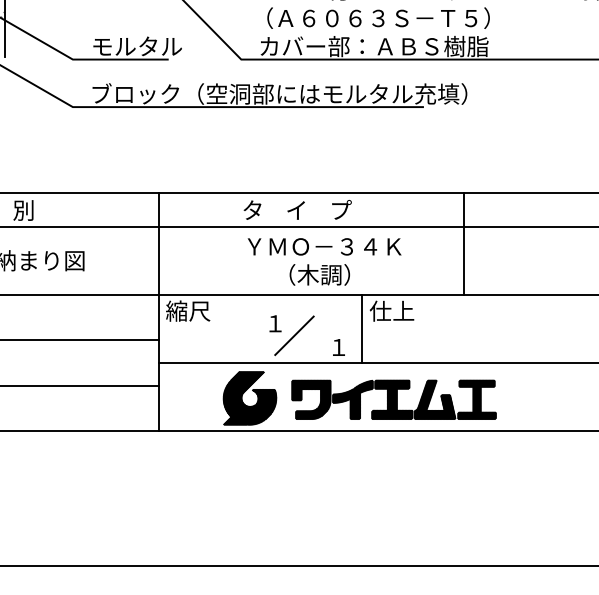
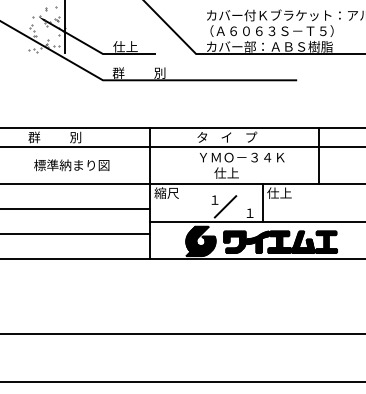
text: (137, 45) -> (138, 46), モルタル -> 仕上
text: (278, 92) -> (216, 72), ブロック（空洞部にはモルタル充填） -> 群          別
text: (312, 273) -> (235, 172), （木調） -> 仕上

